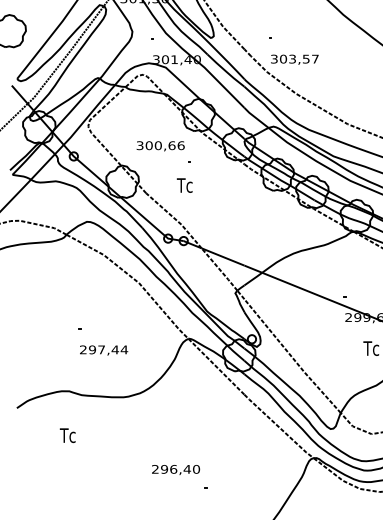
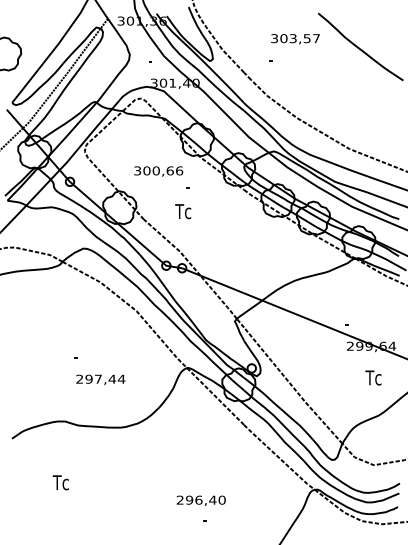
text: (294, 60) -> (295, 39), moved
text: (67, 435) -> (60, 482), moved
text: (175, 469) -> (200, 500), moved

